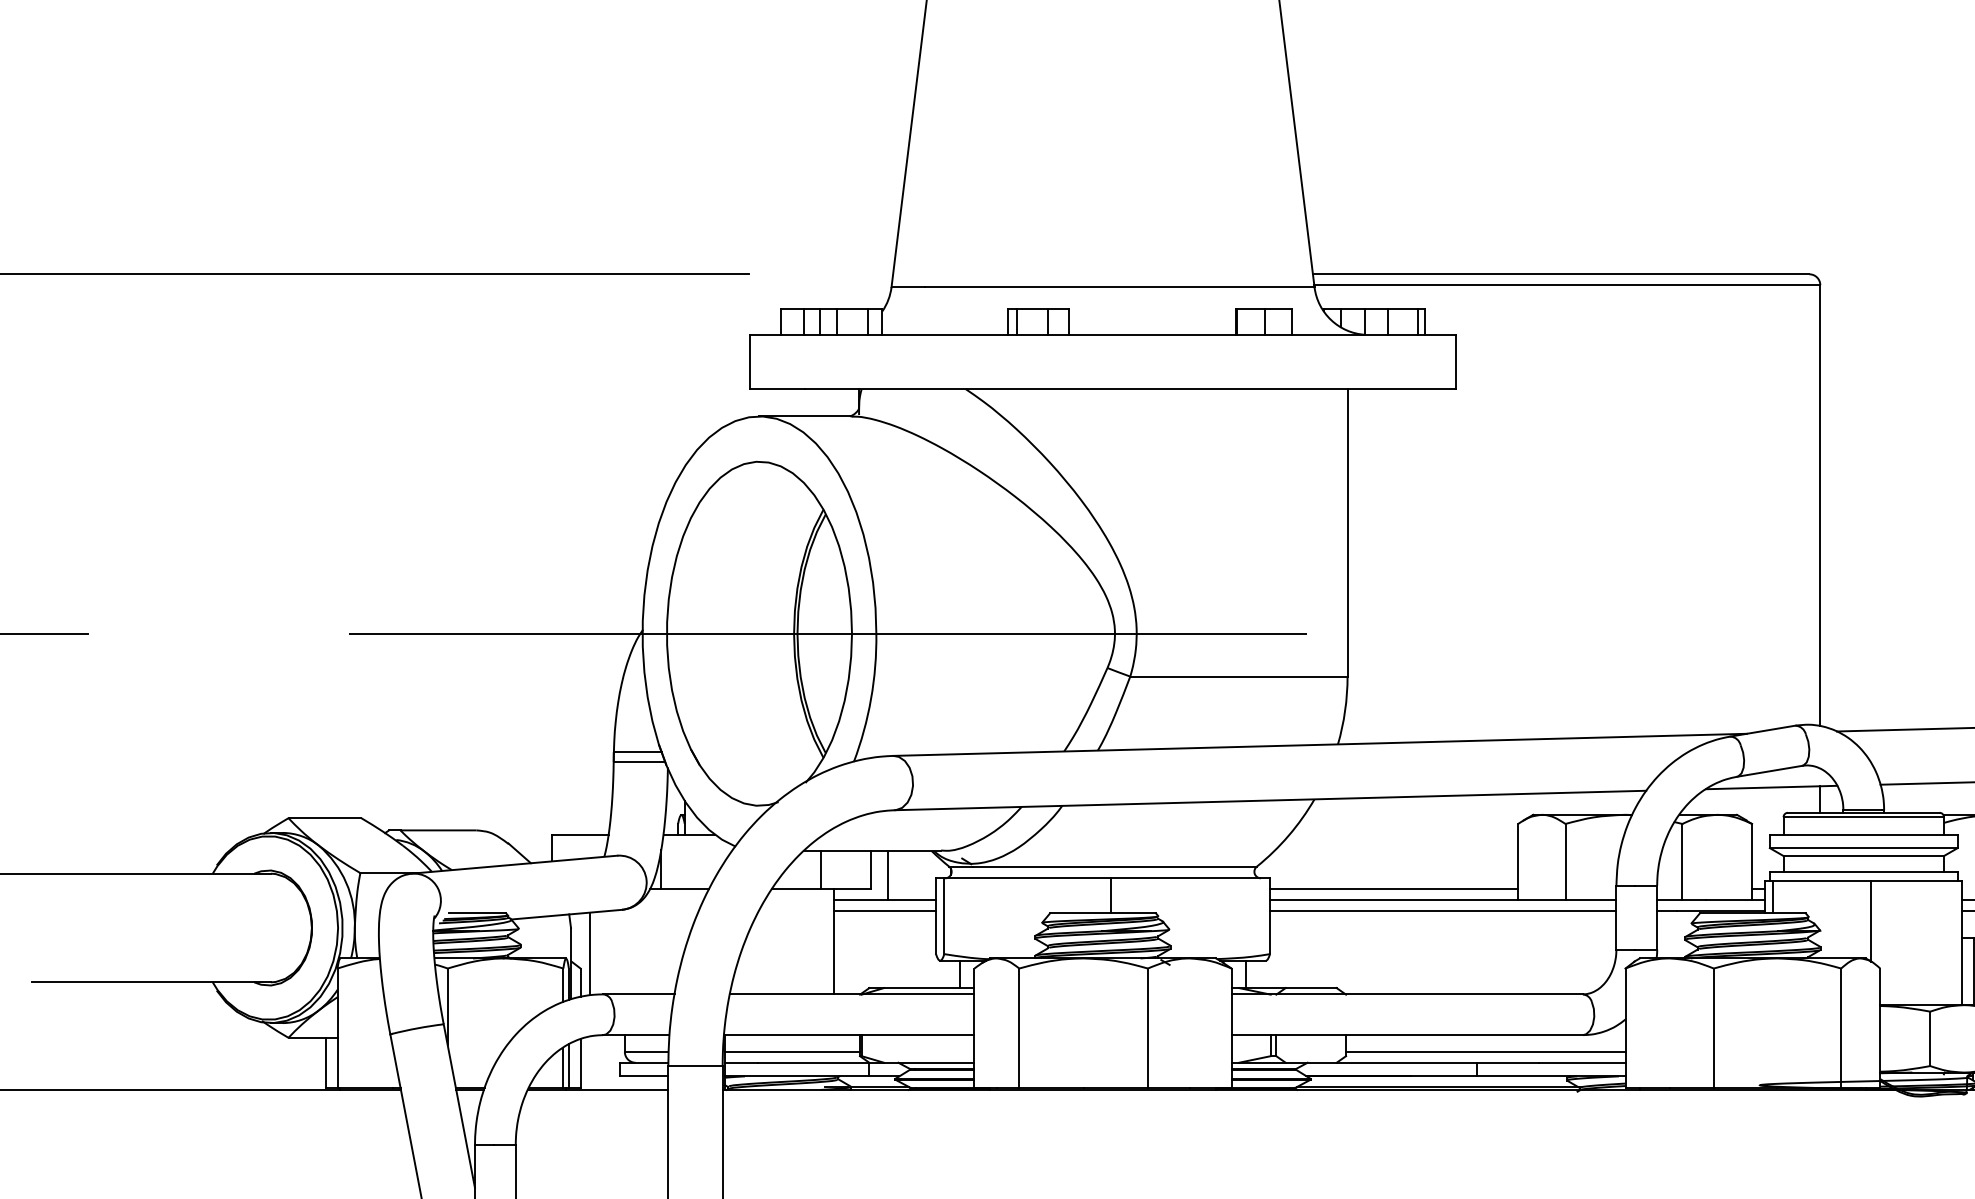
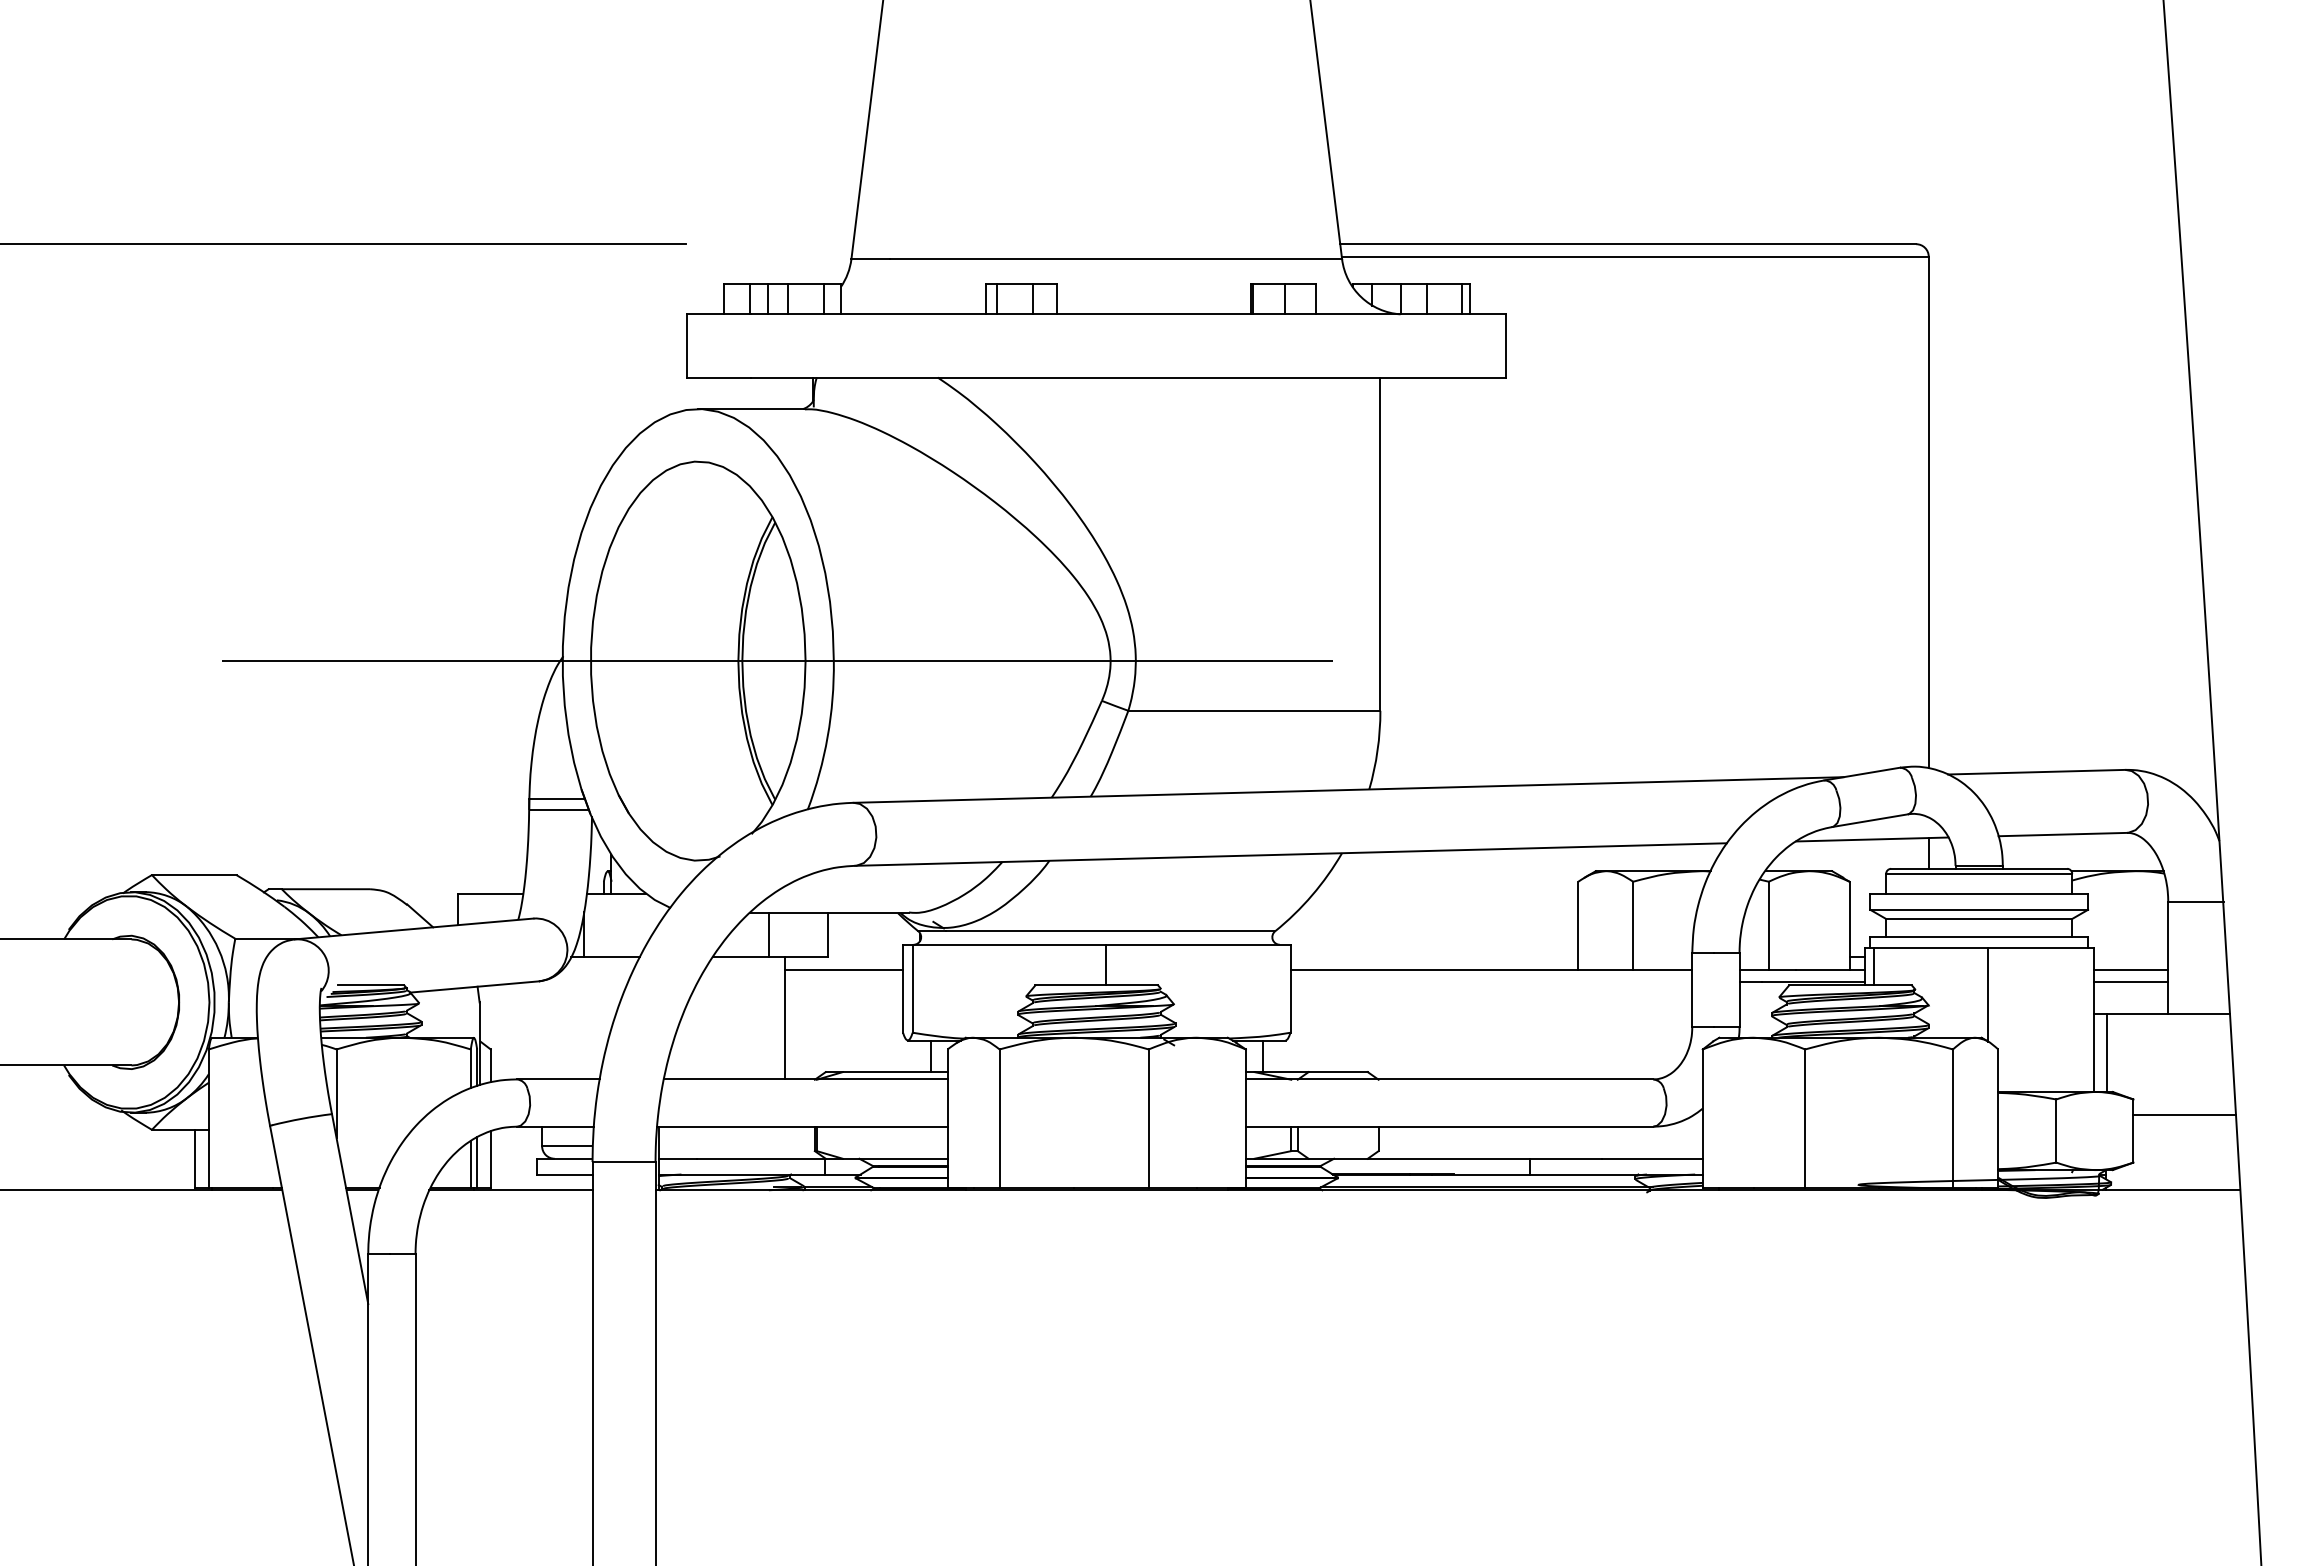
line: (888, 875) -> (847, 941), removed
line: (1394, 889) -> (1434, 957), removed
line: (884, 910) -> (843, 982), removed
line: (1443, 910) -> (1491, 982), removed
line: (589, 953) -> (501, 1032), removed
line: (792, 1052) -> (736, 1146), removed
line: (1485, 1052) -> (1540, 1146), removed

